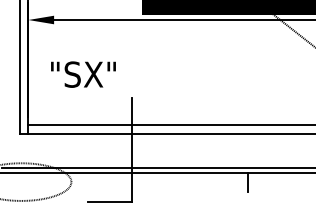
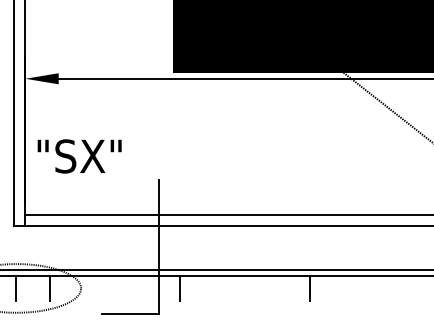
text: (83, 74) -> (79, 156), moved
line: (21, 182) -> (16, 288), added
line: (47, 182) -> (49, 288), added
line: (147, 182) -> (179, 288), added

